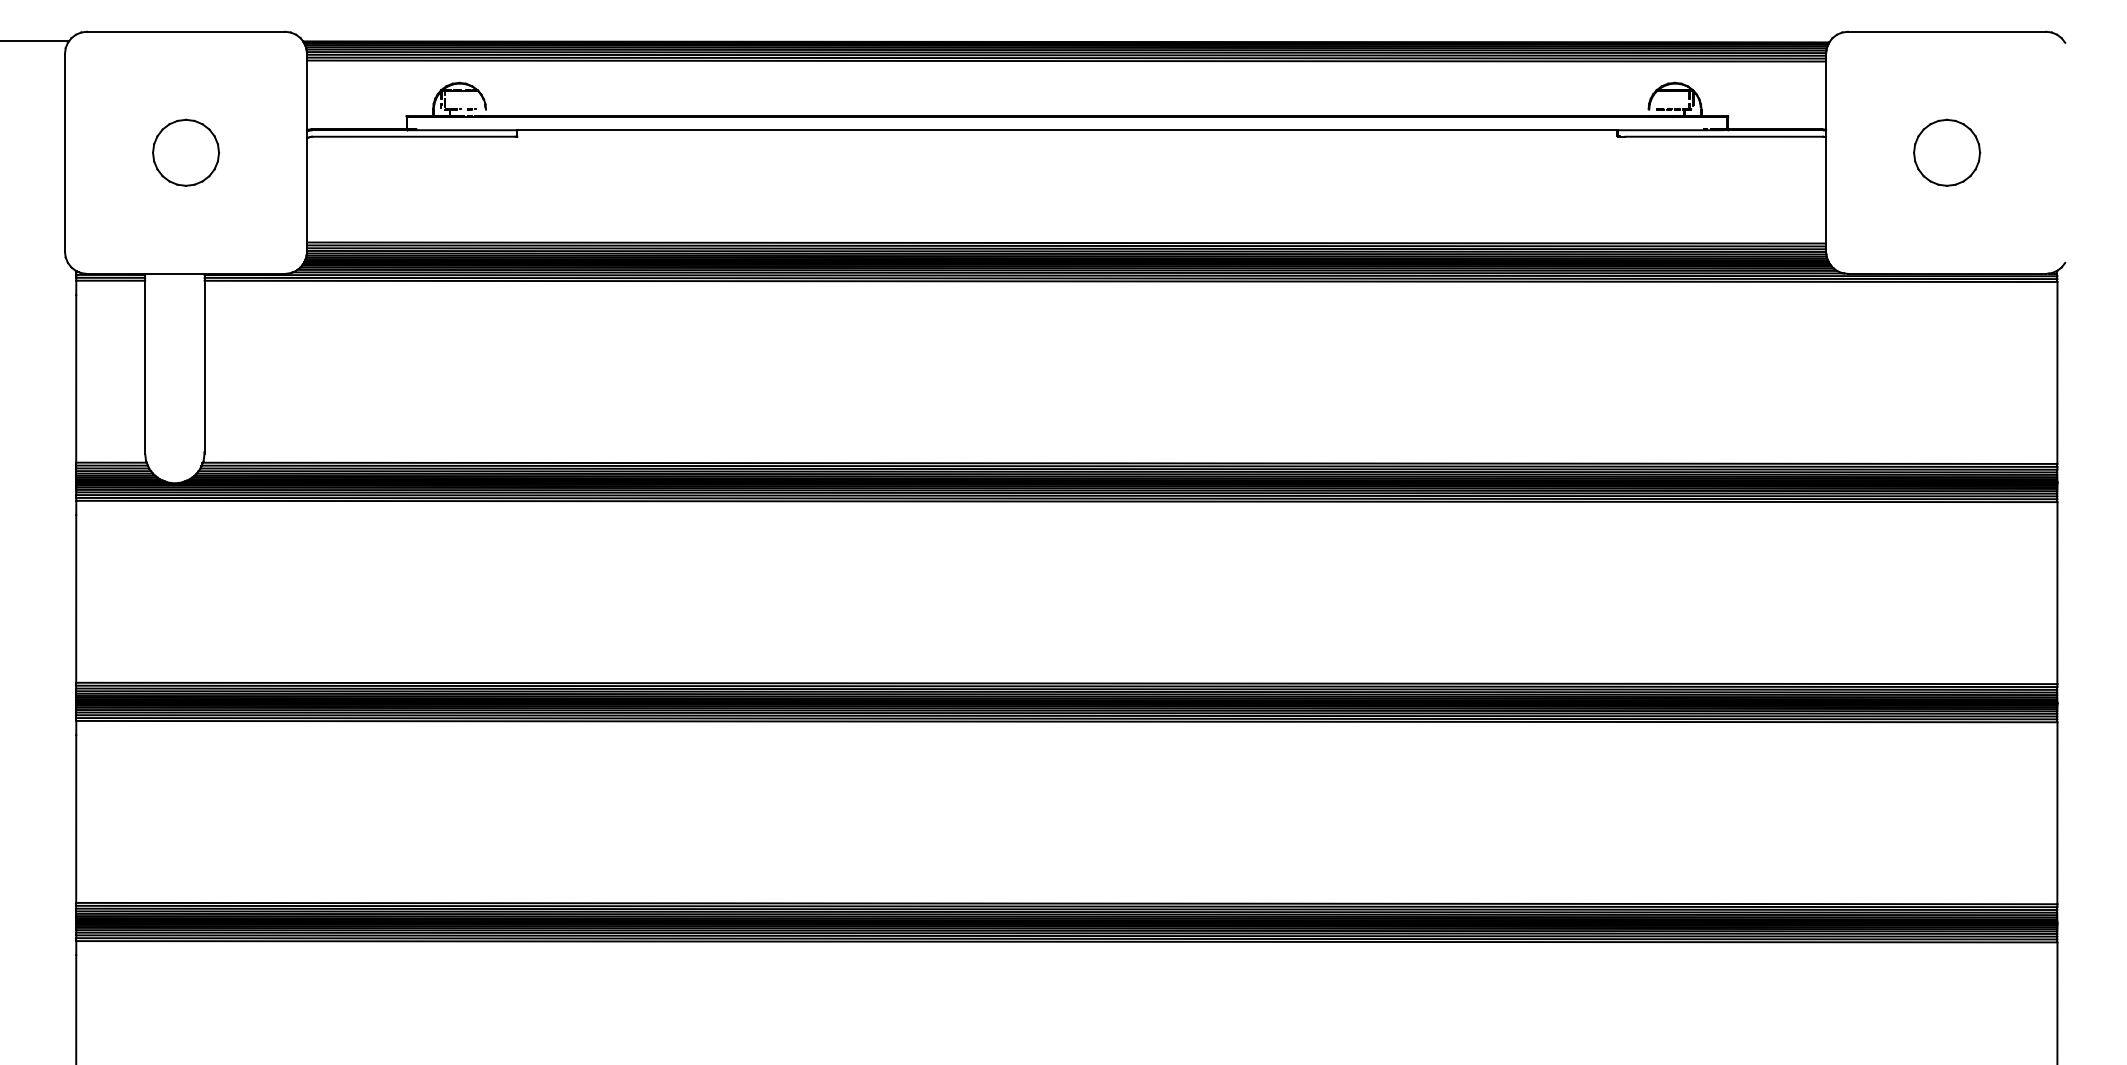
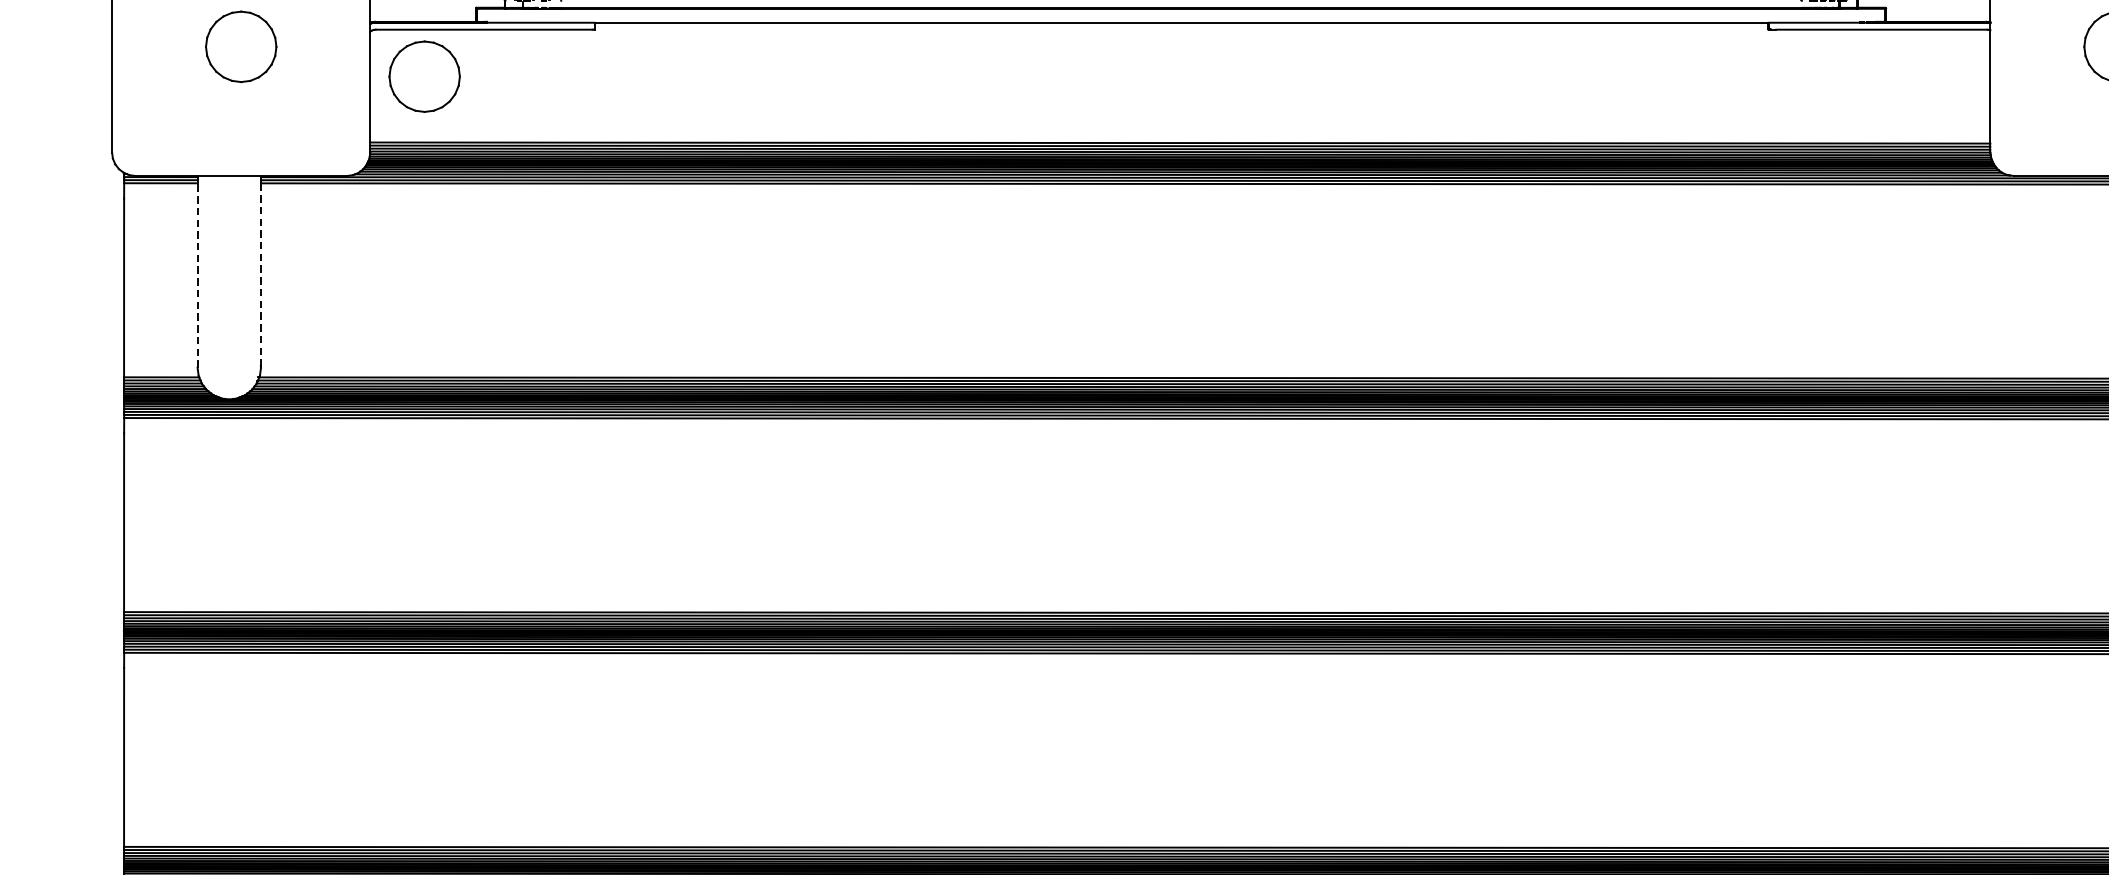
part: (357, 180) -> (424, 76), added
line: (145, 366) -> (197, 274), solid -> dashed
line: (204, 367) -> (260, 275), solid -> dashed

